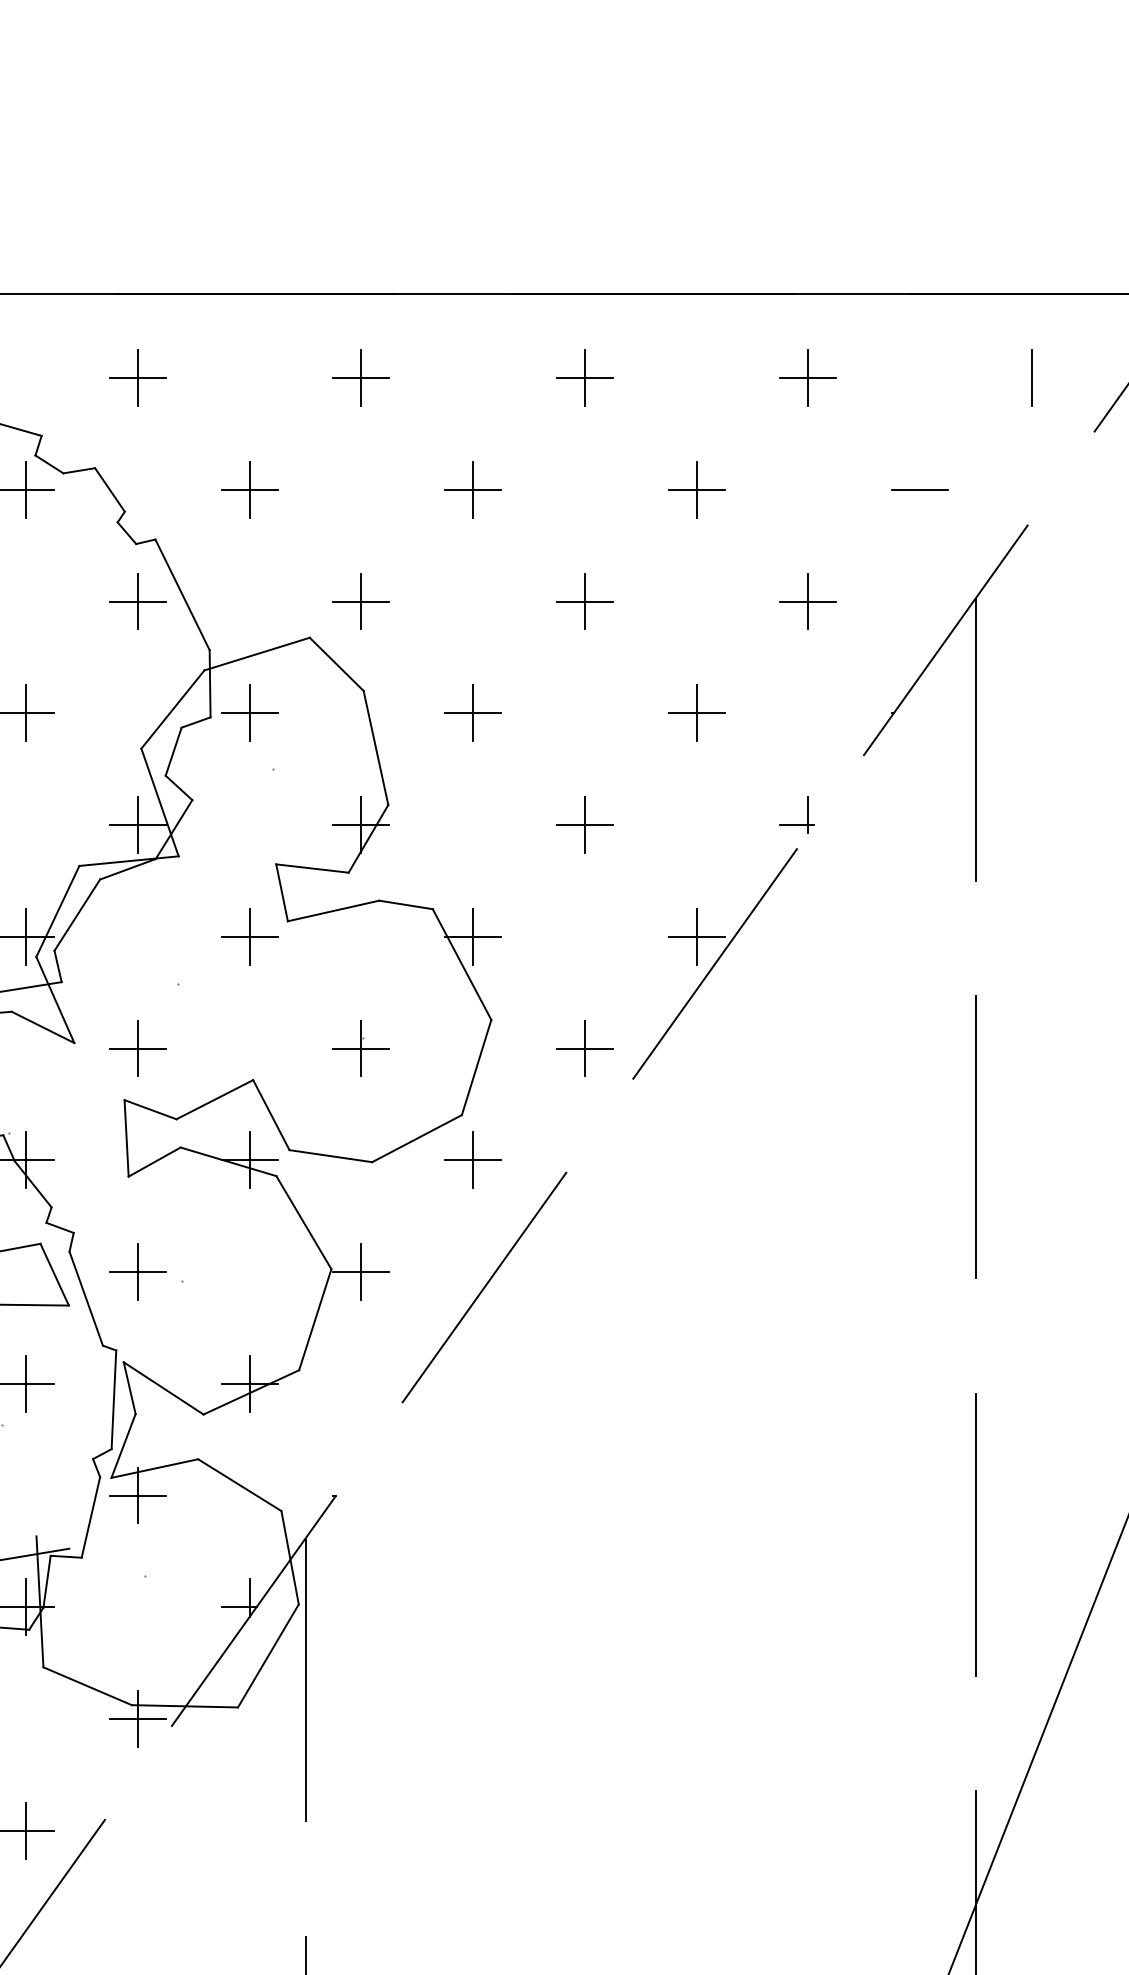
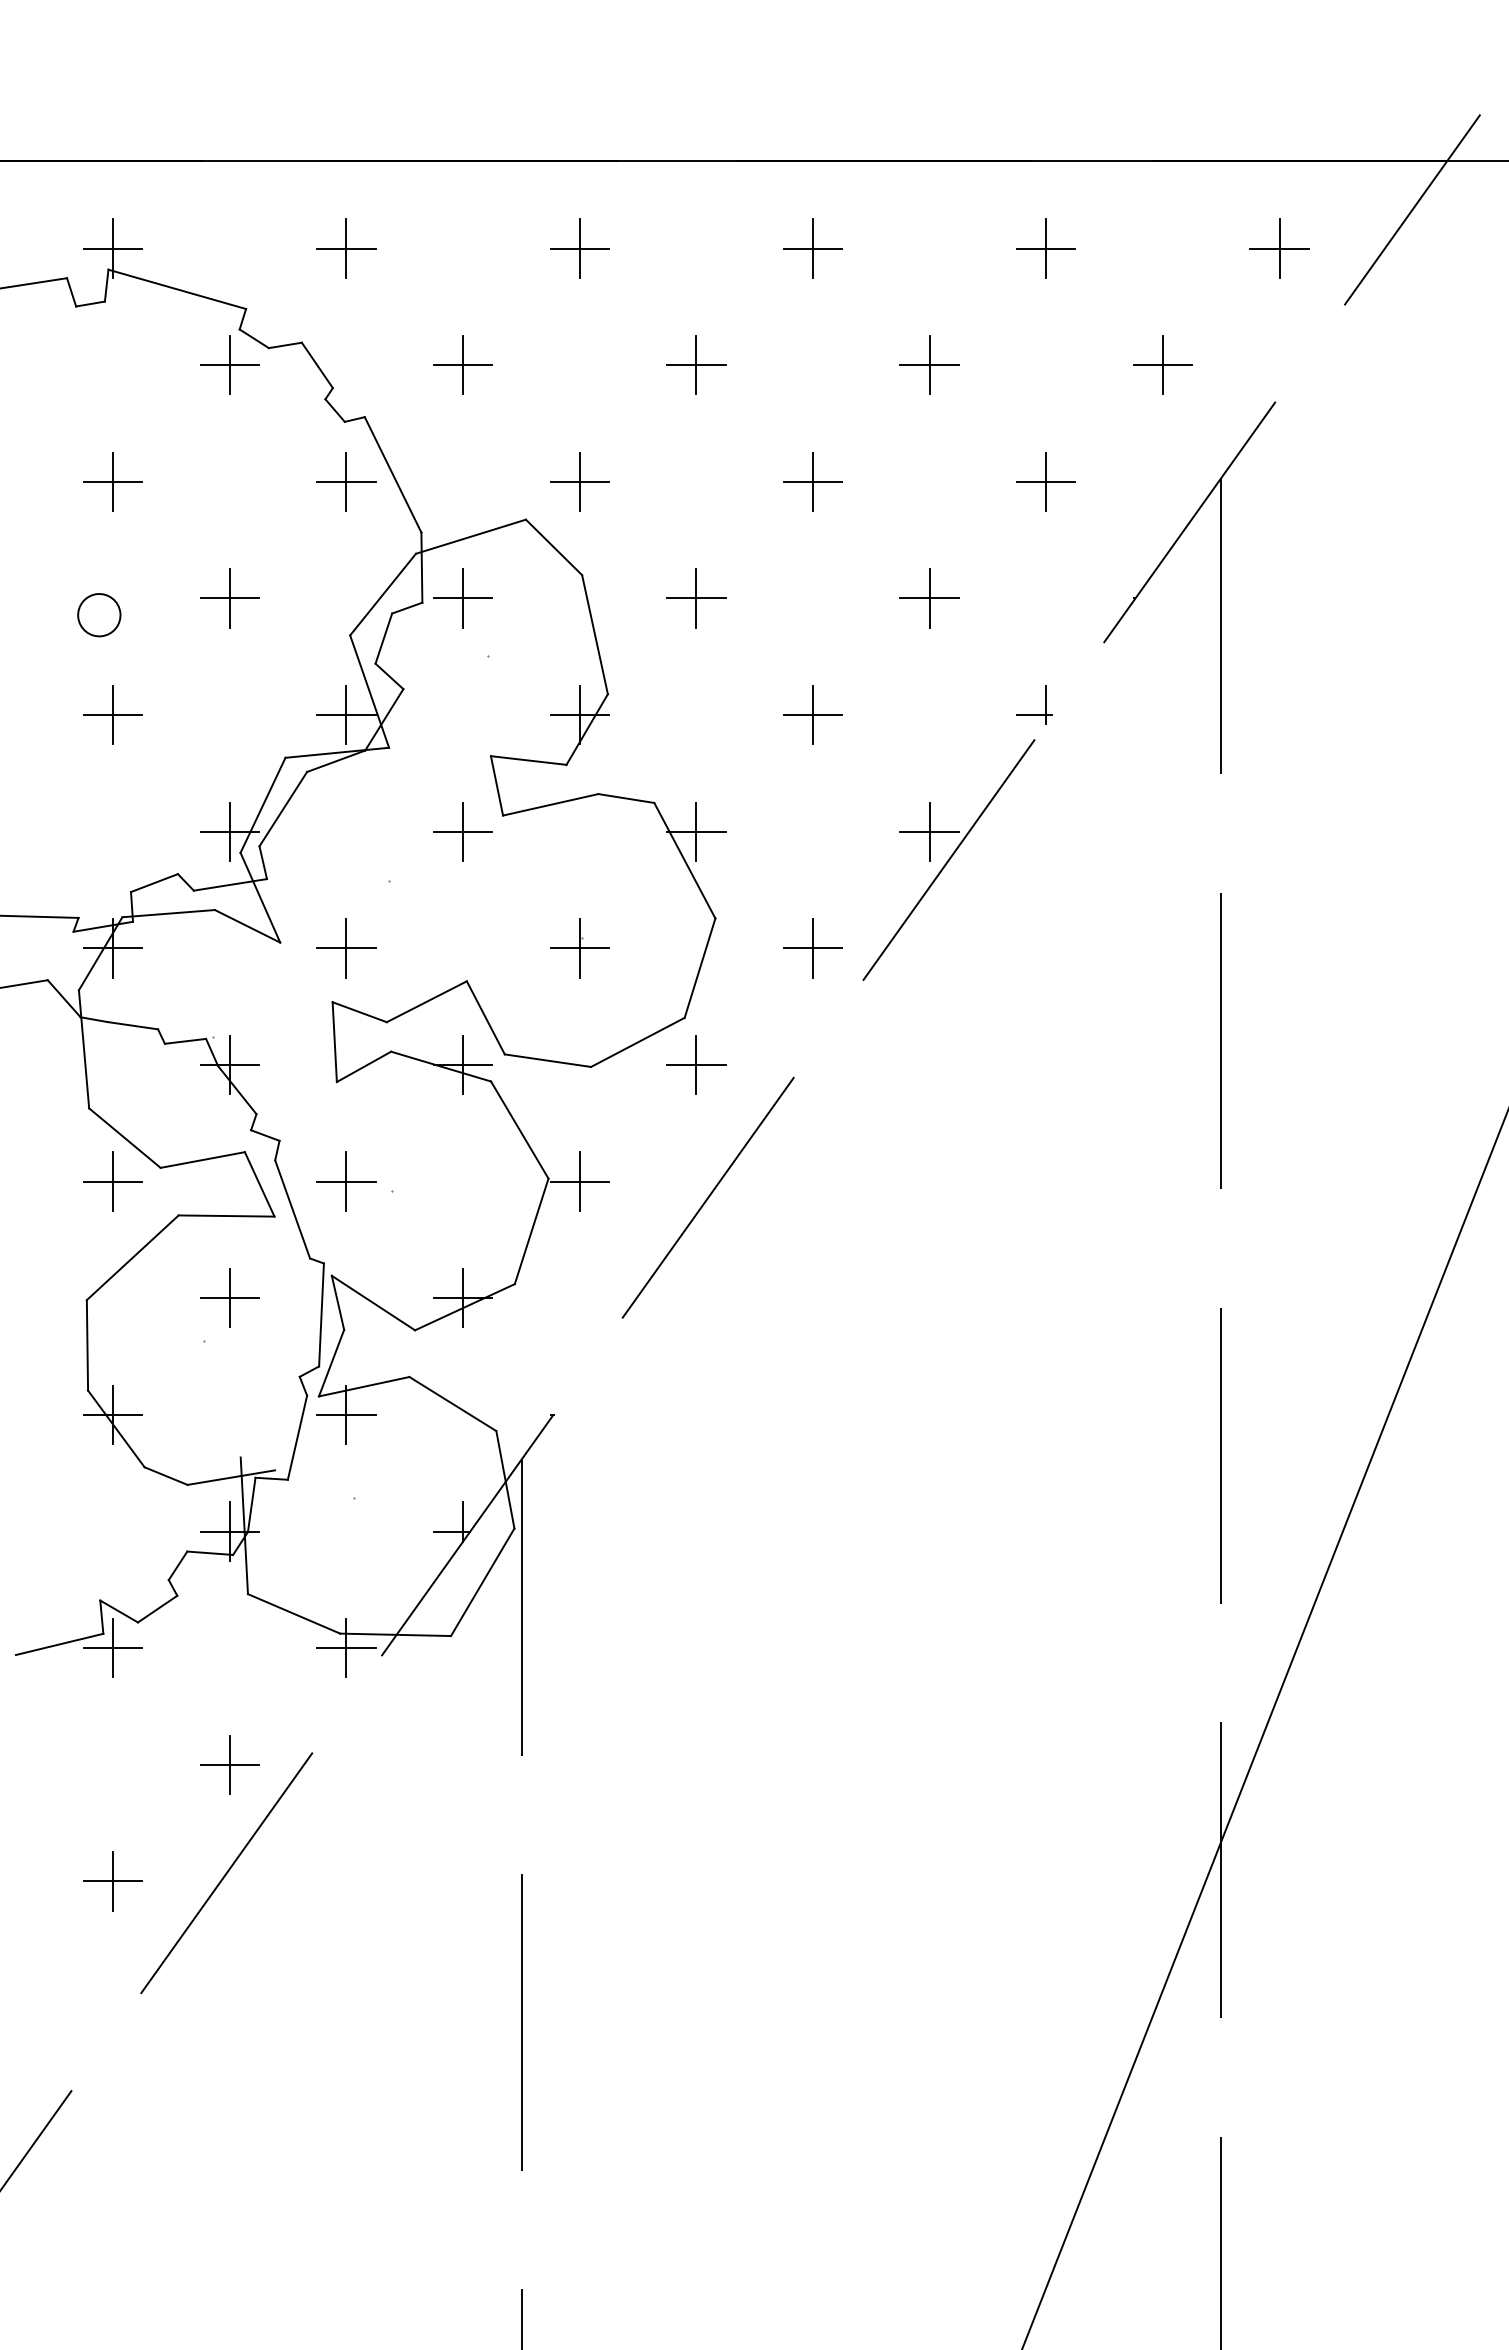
line: (1031, 377) -> (1279, 248), added
line: (919, 490) -> (1162, 365), added

